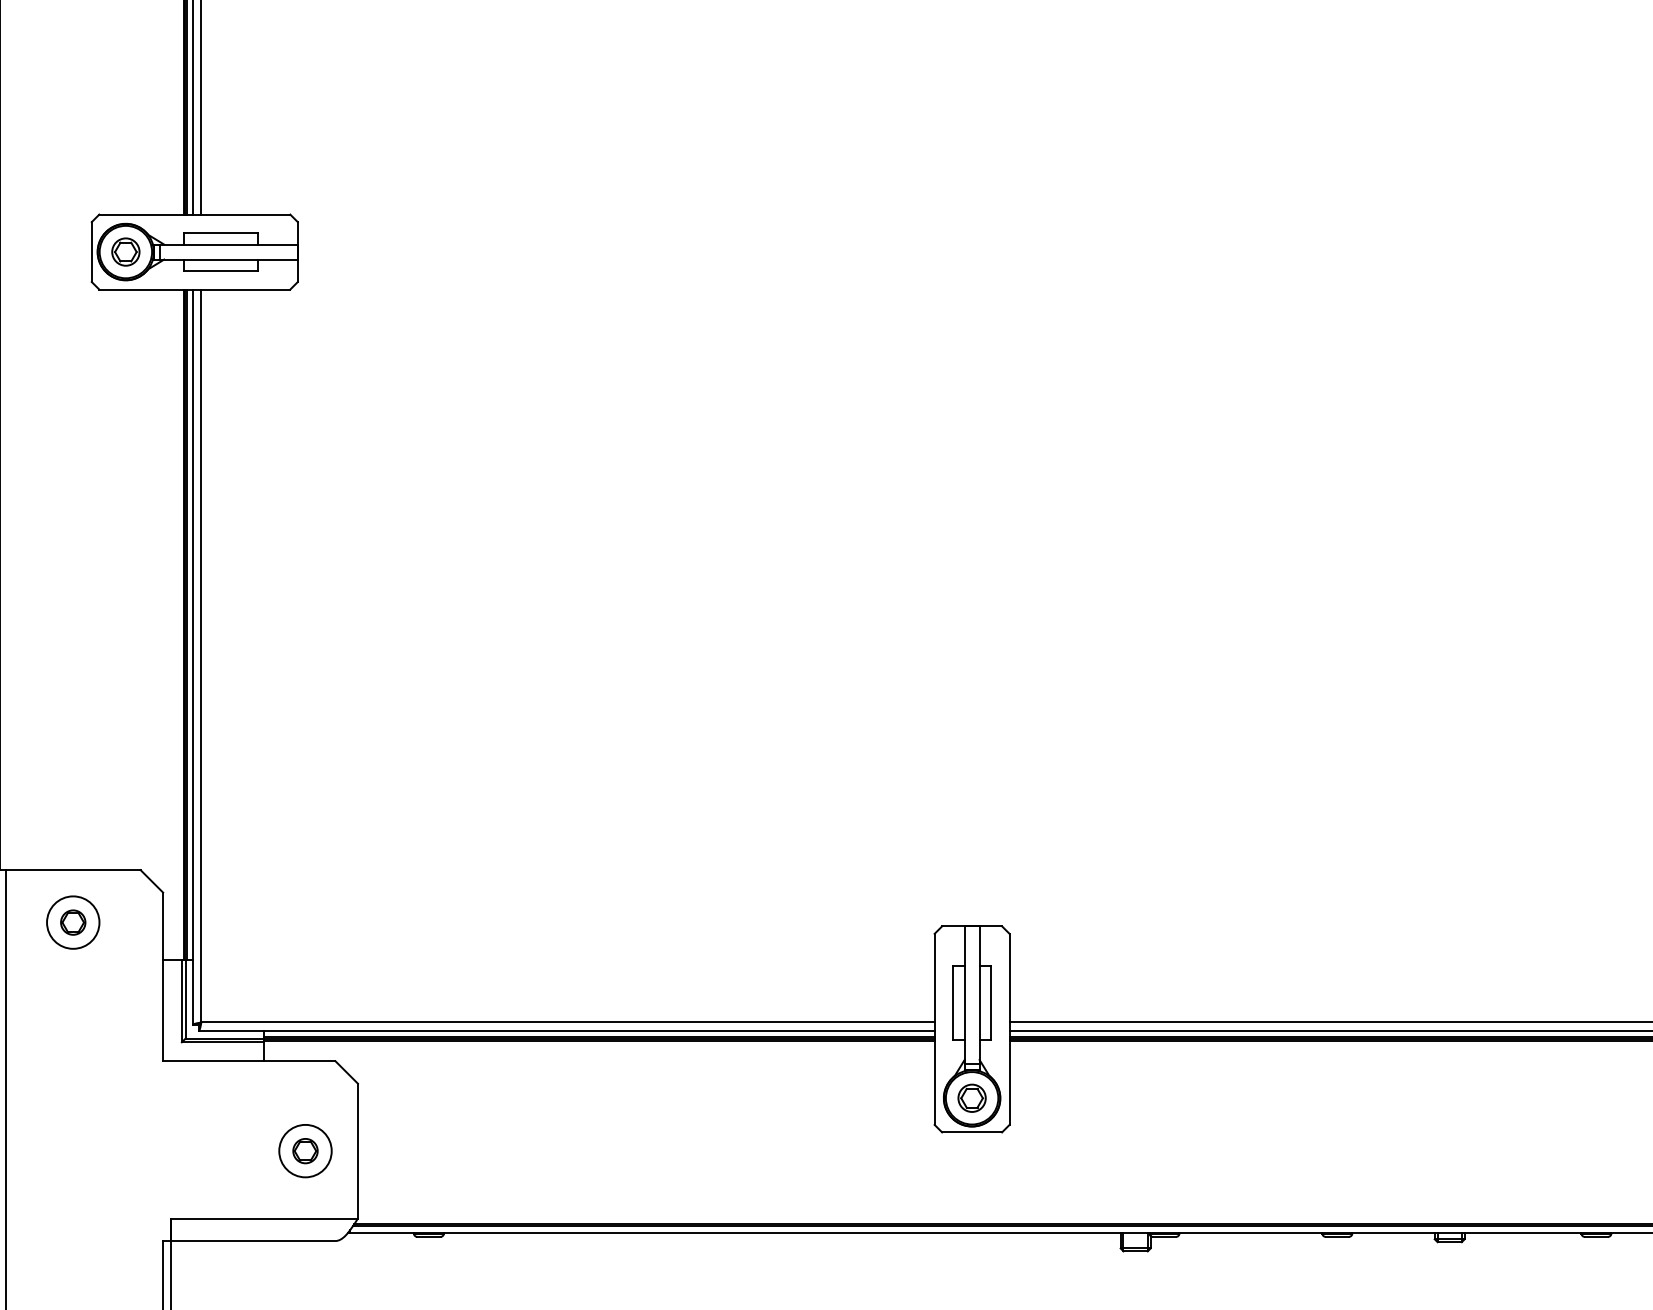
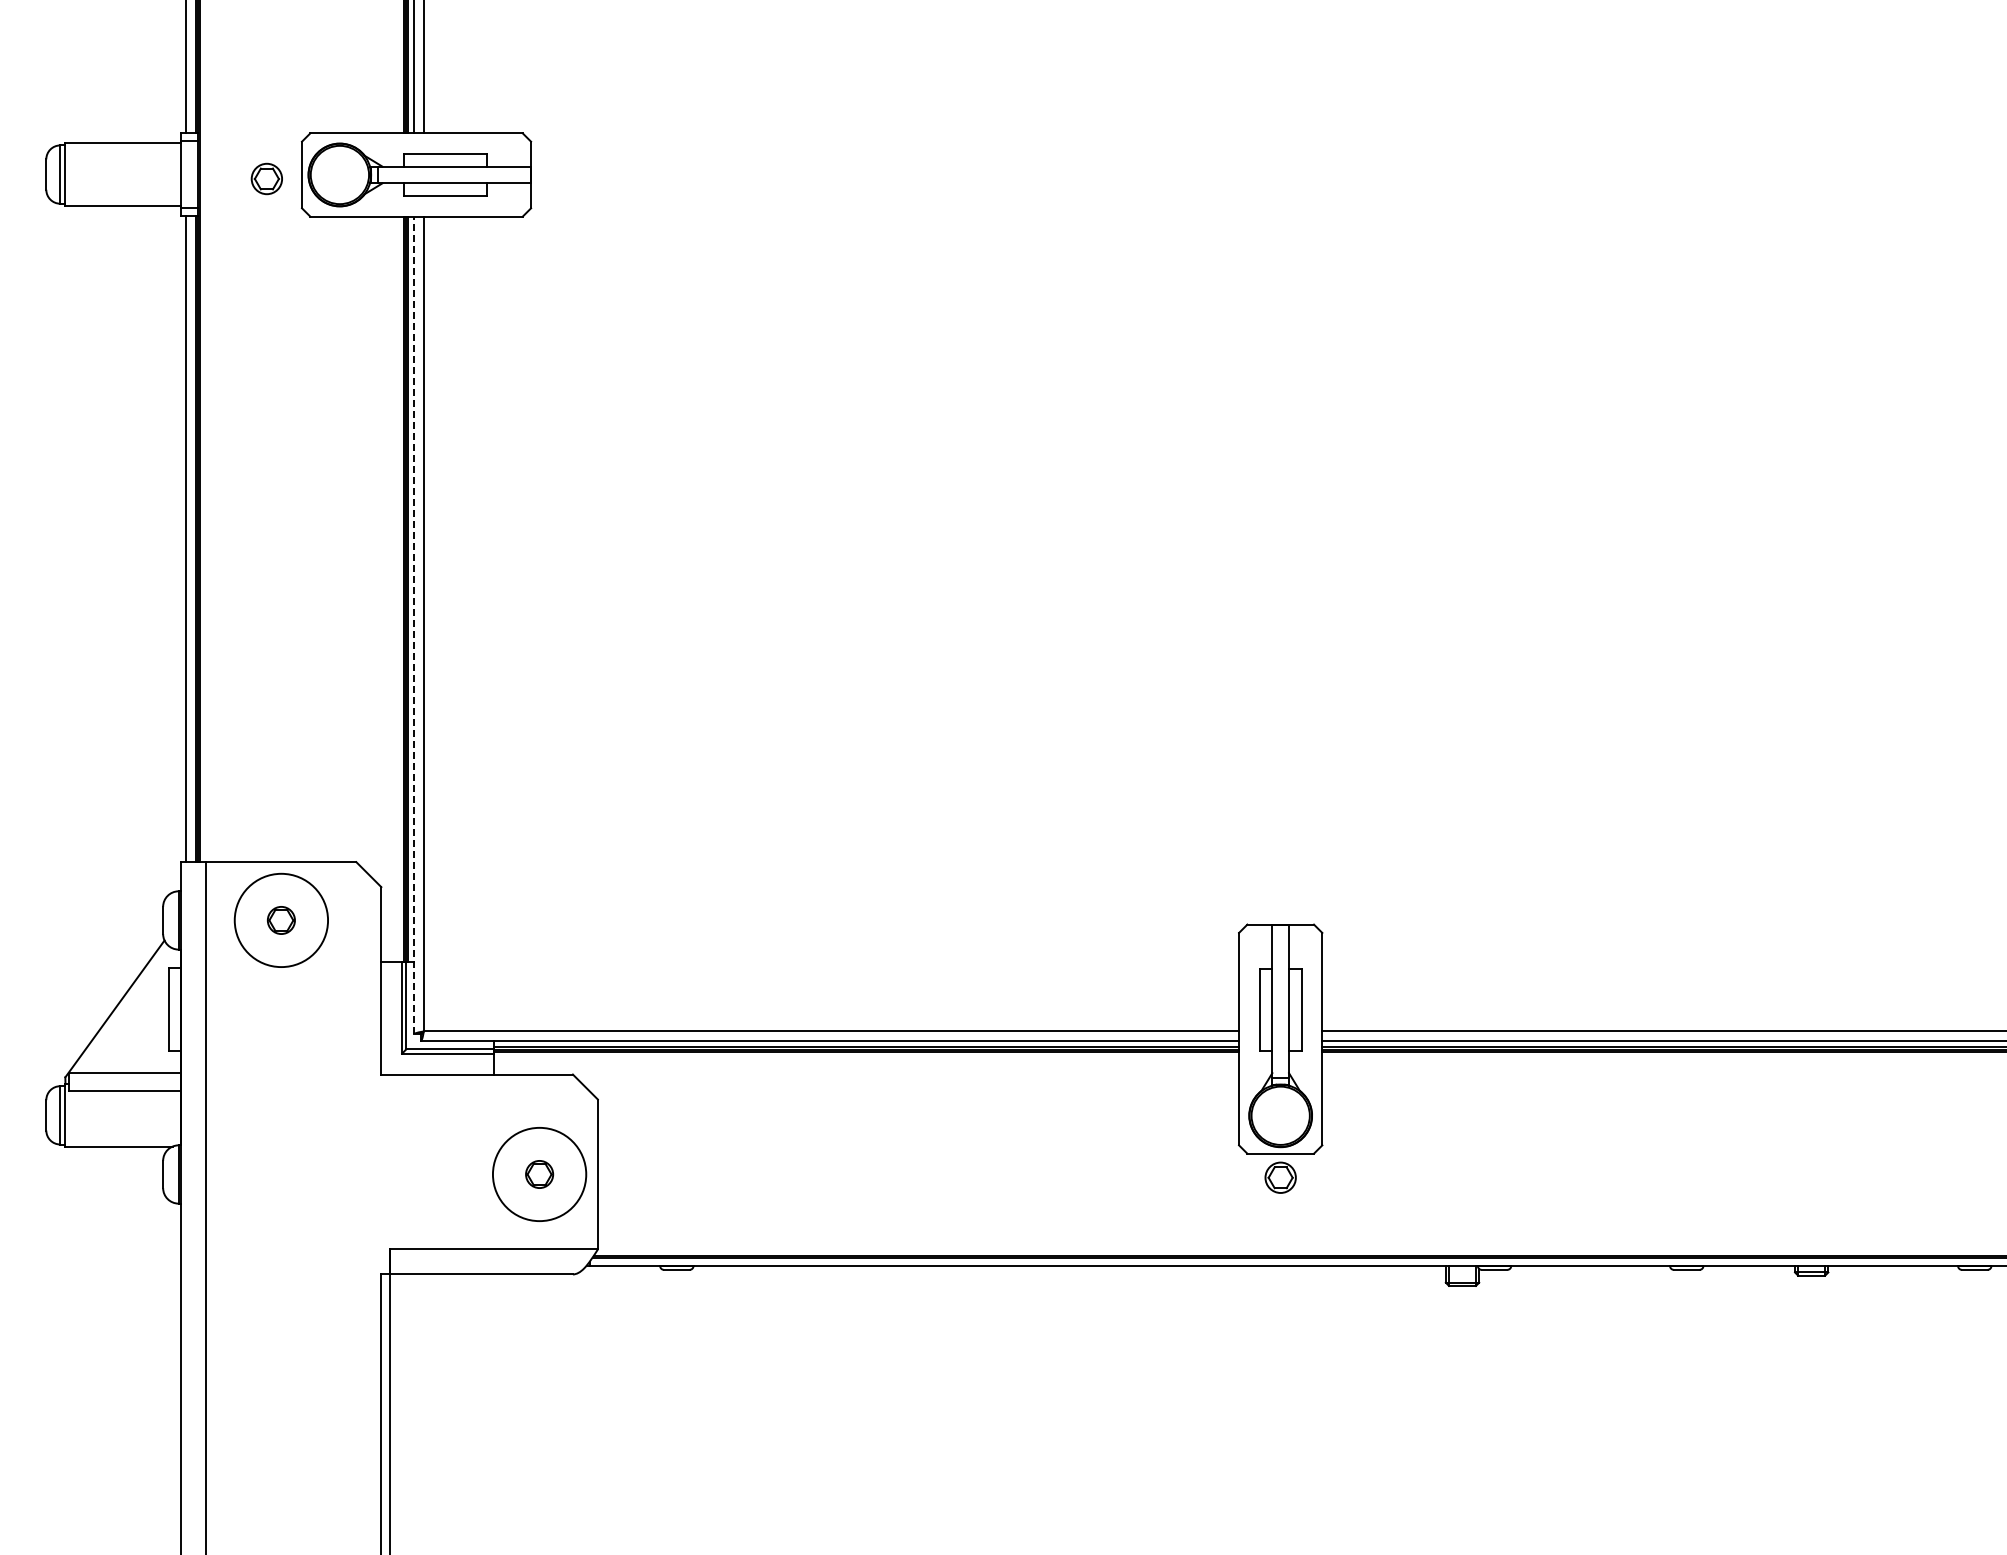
part: (125, 251) -> (266, 178), moved
line: (192, 657) -> (414, 625), solid -> dashed
circle: (73, 922) -> (281, 920), size x1.6
part: (971, 1098) -> (1280, 1177), moved
circle: (305, 1151) -> (539, 1174), size x1.6

